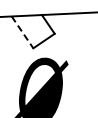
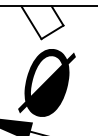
line: (22, 33) -> (31, 23), dashed -> solid

